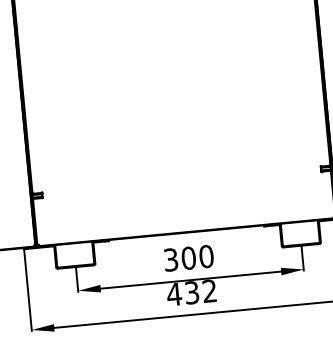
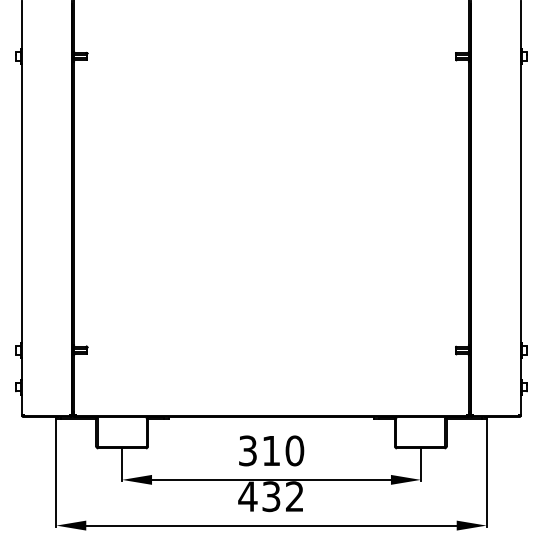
text: (188, 257) -> (271, 450), 300 -> 310

